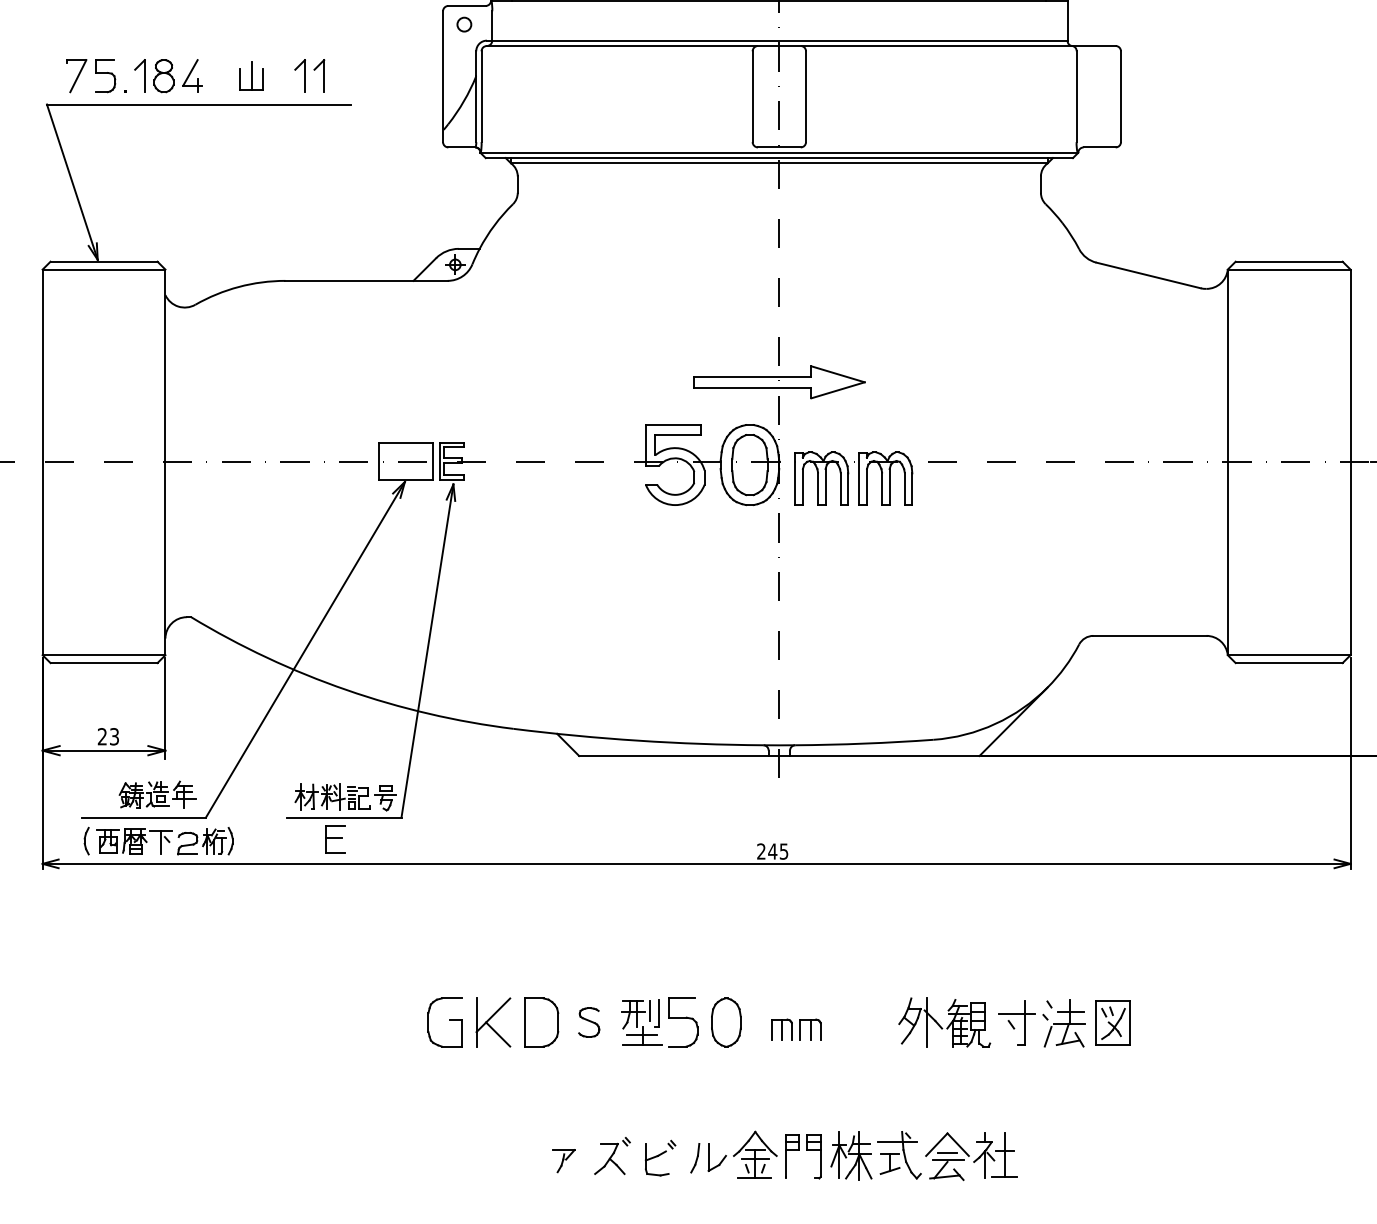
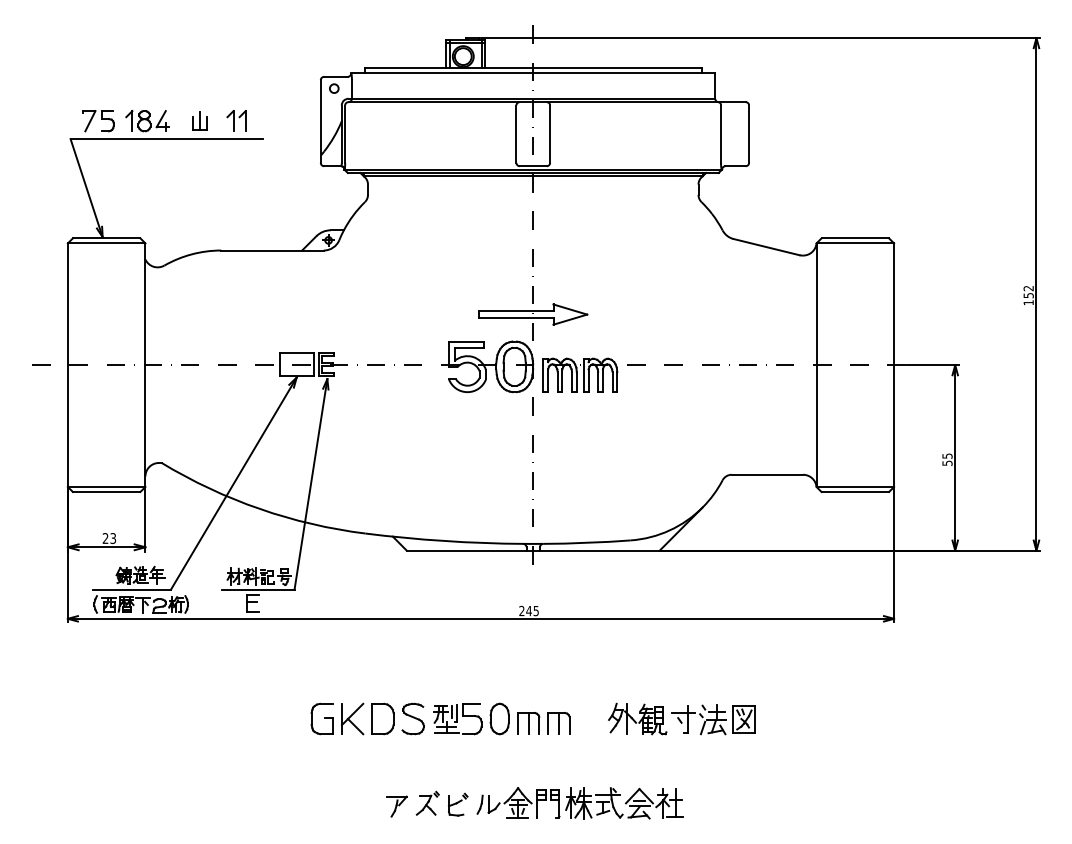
part: (588, 1021) -> (412, 718), size x1.67
part: (795, 1029) -> (543, 723), size x1.67
part: (562, 1160) -> (396, 806), size x1.43

